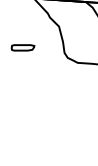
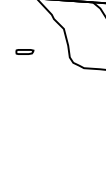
part: (22, 47) -> (24, 51), size x0.7

